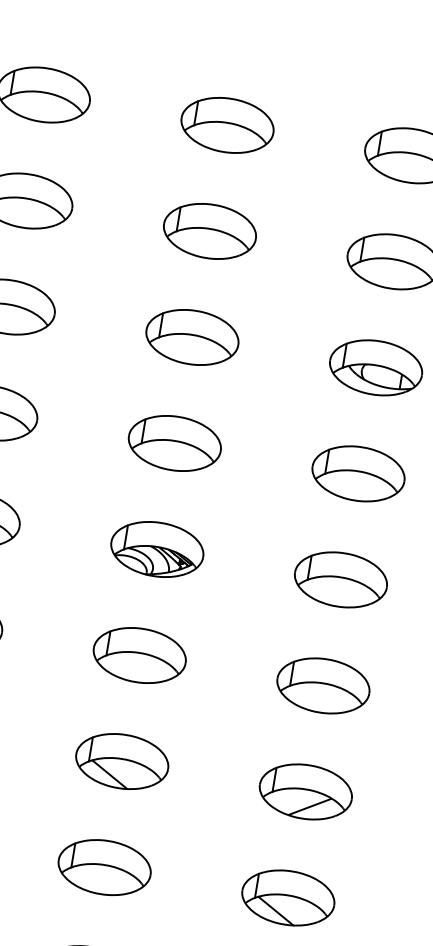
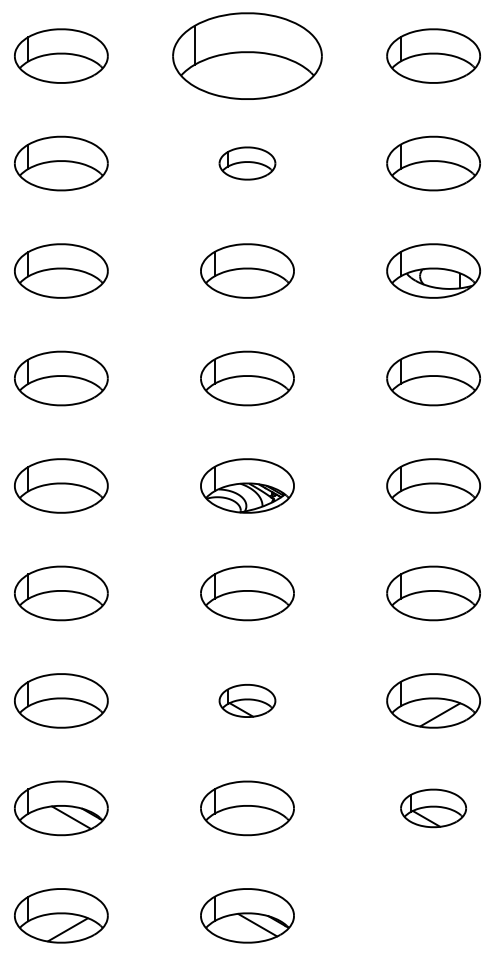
part: (227, 124) -> (247, 55), size x1.6
part: (210, 231) -> (247, 163), size x0.6
part: (122, 761) -> (247, 700), size x0.6
part: (288, 898) -> (433, 808), size x0.7

